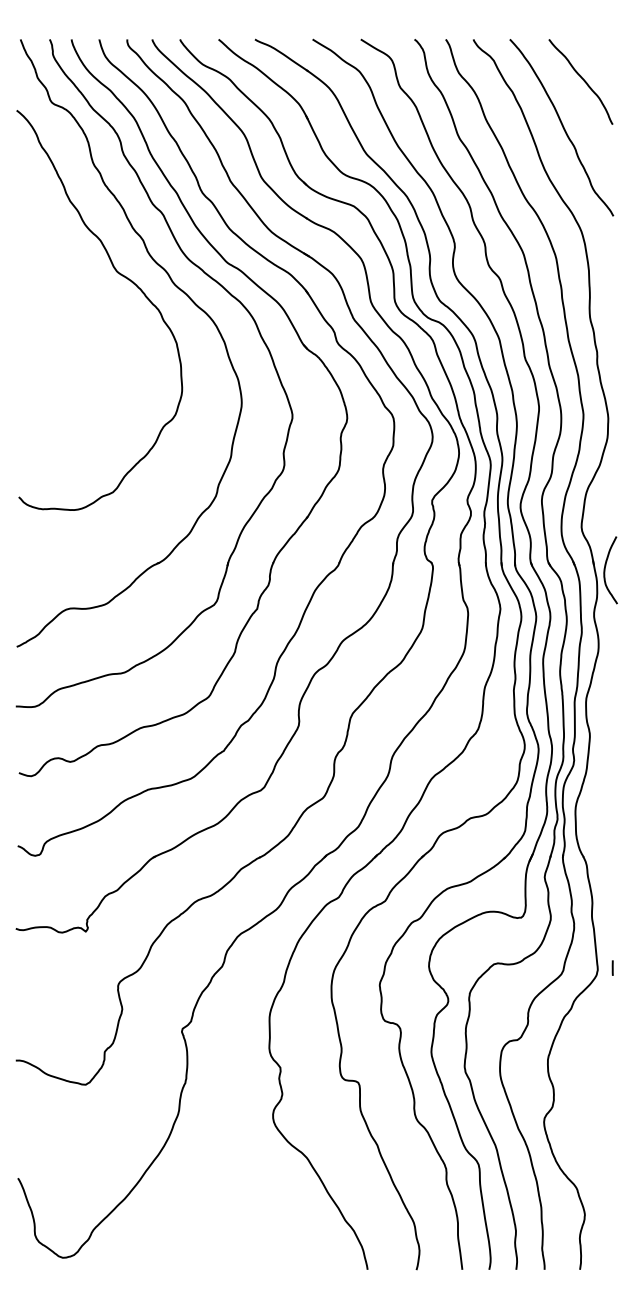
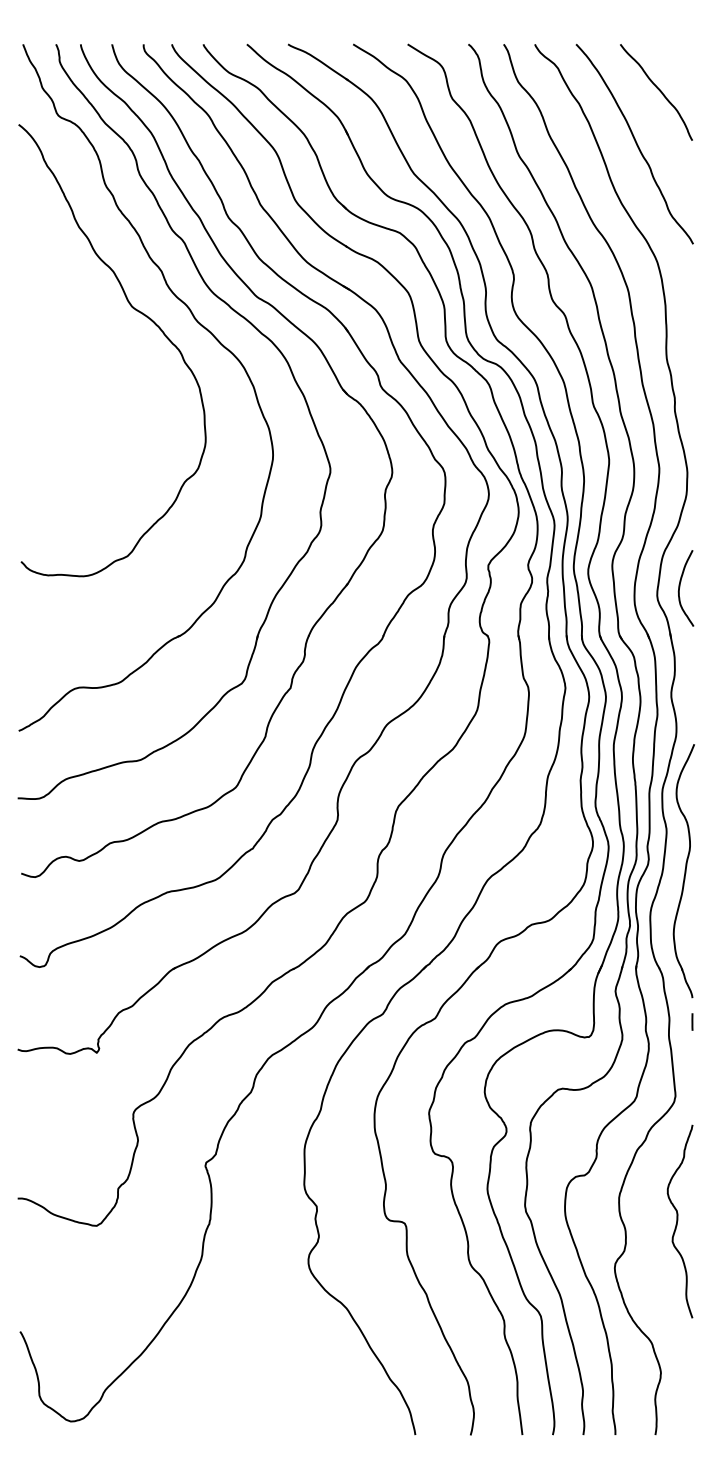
curve: (605, 569) -> (680, 587), moved
part: (604, 771) -> (683, 871), added
line: (612, 967) -> (692, 1021), moved
curve: (600, 1080) -> (678, 1221), added

